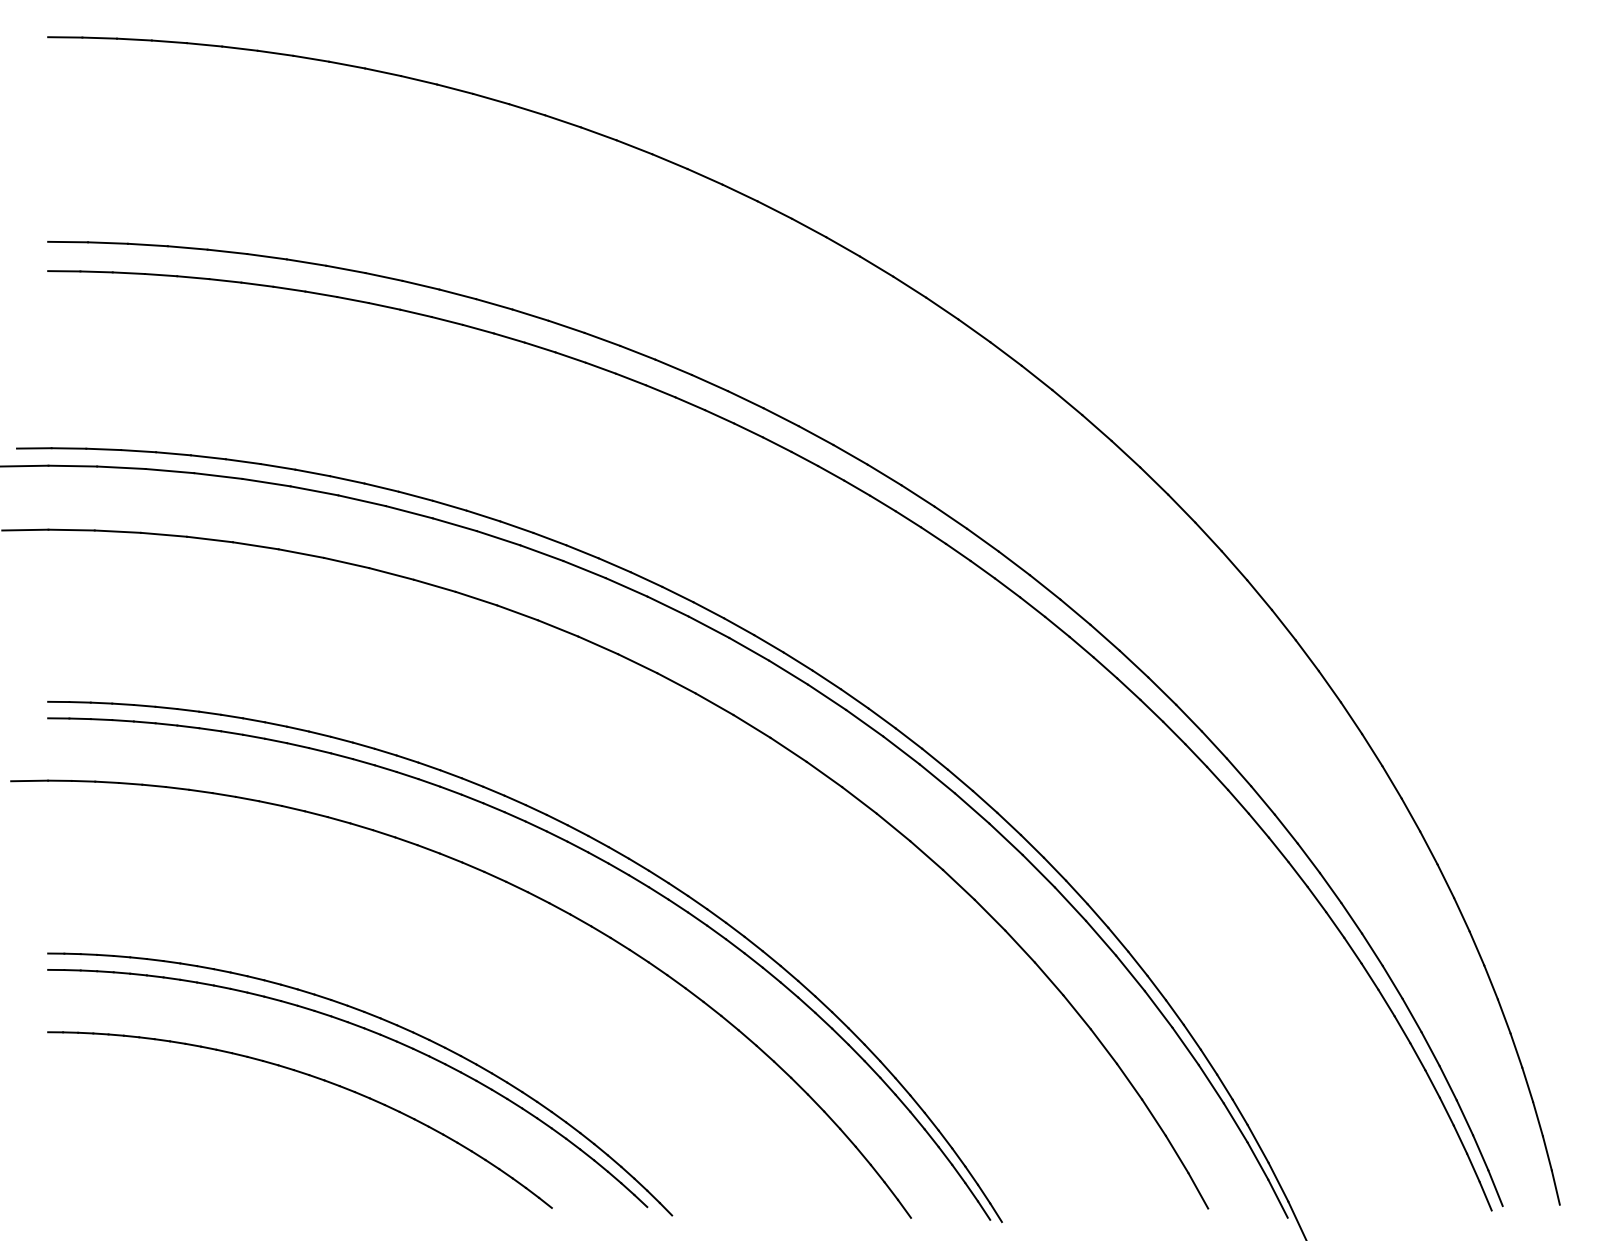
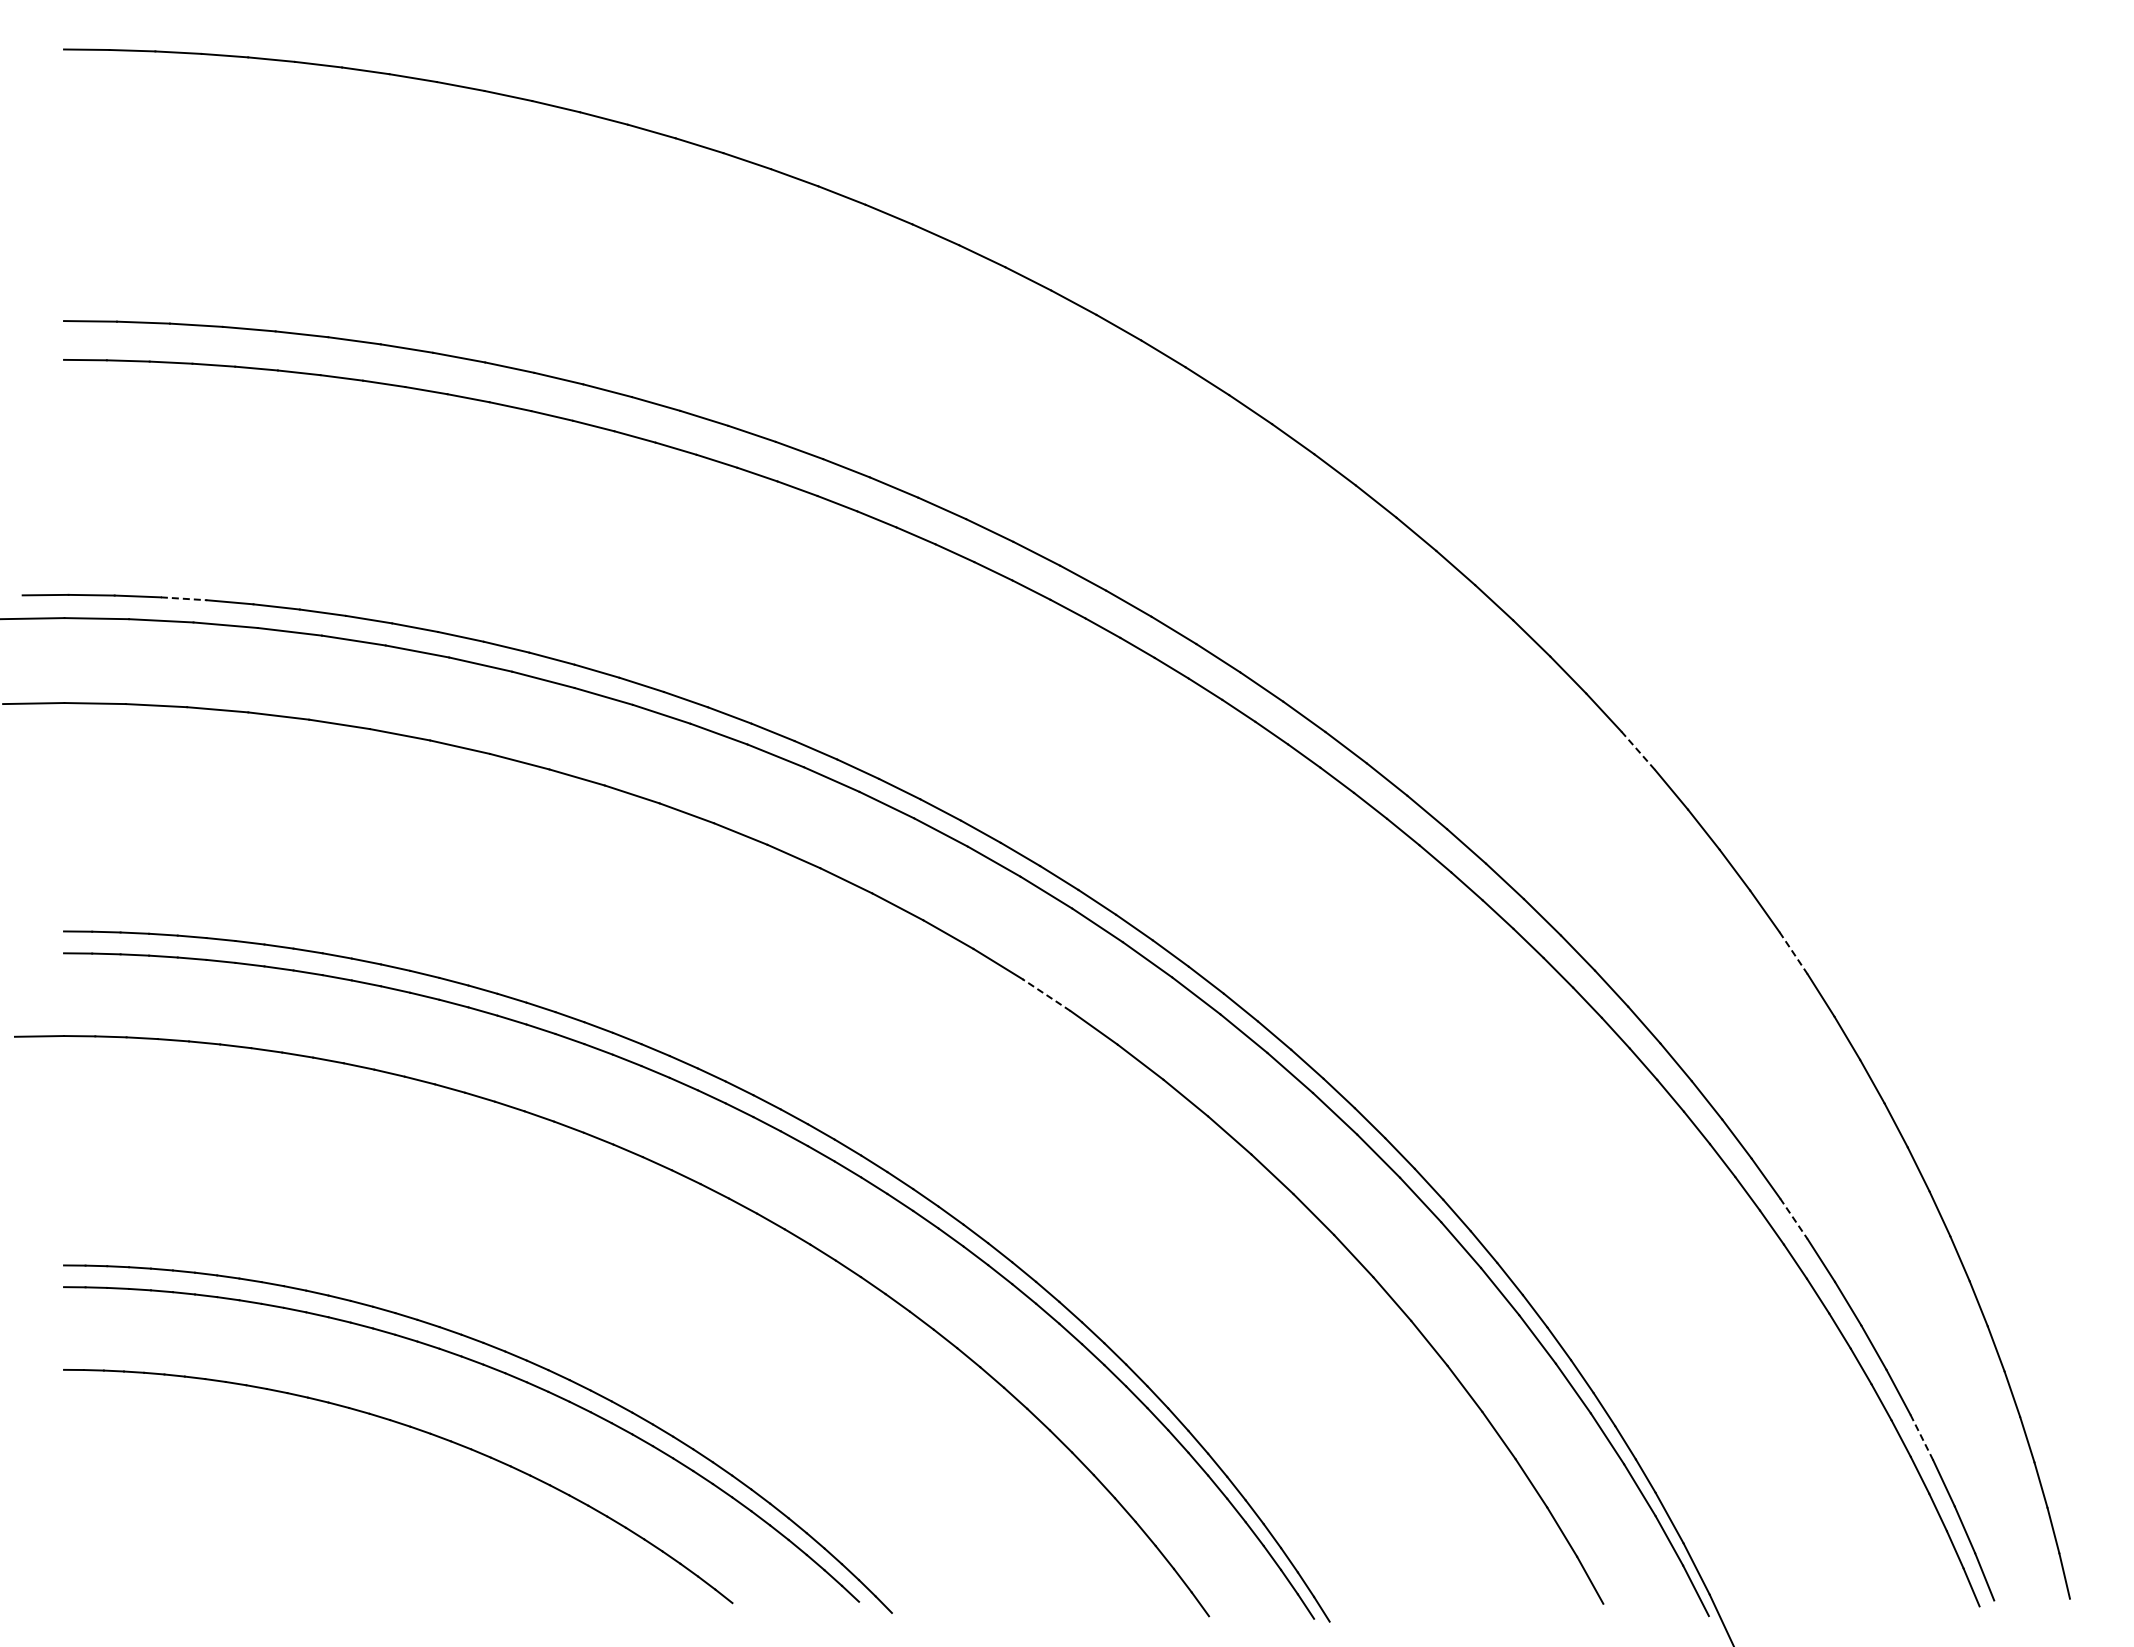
line: (138, 450) -> (184, 598), solid -> dashed
line: (1234, 565) -> (1638, 750), solid -> dashed
line: (1351, 718) -> (1793, 953), solid -> dashed
line: (788, 750) -> (1046, 995), solid -> dashed
line: (1352, 918) -> (1794, 1219), solid -> dashed
line: (1448, 1083) -> (1922, 1438), solid -> dashed

